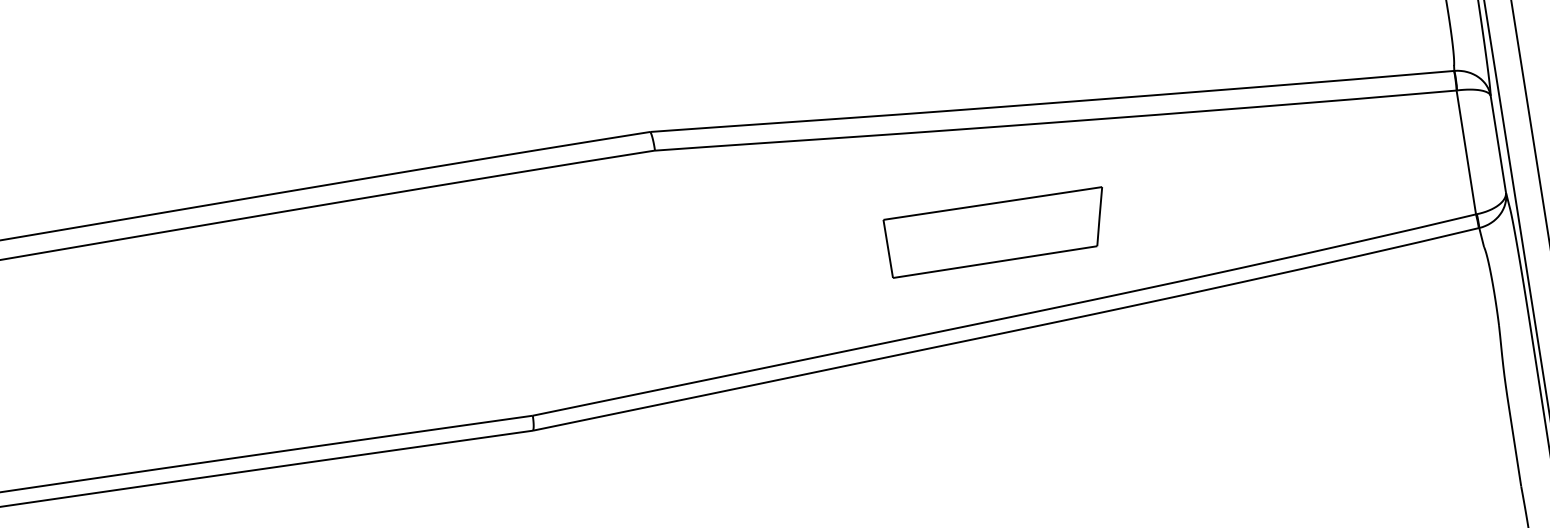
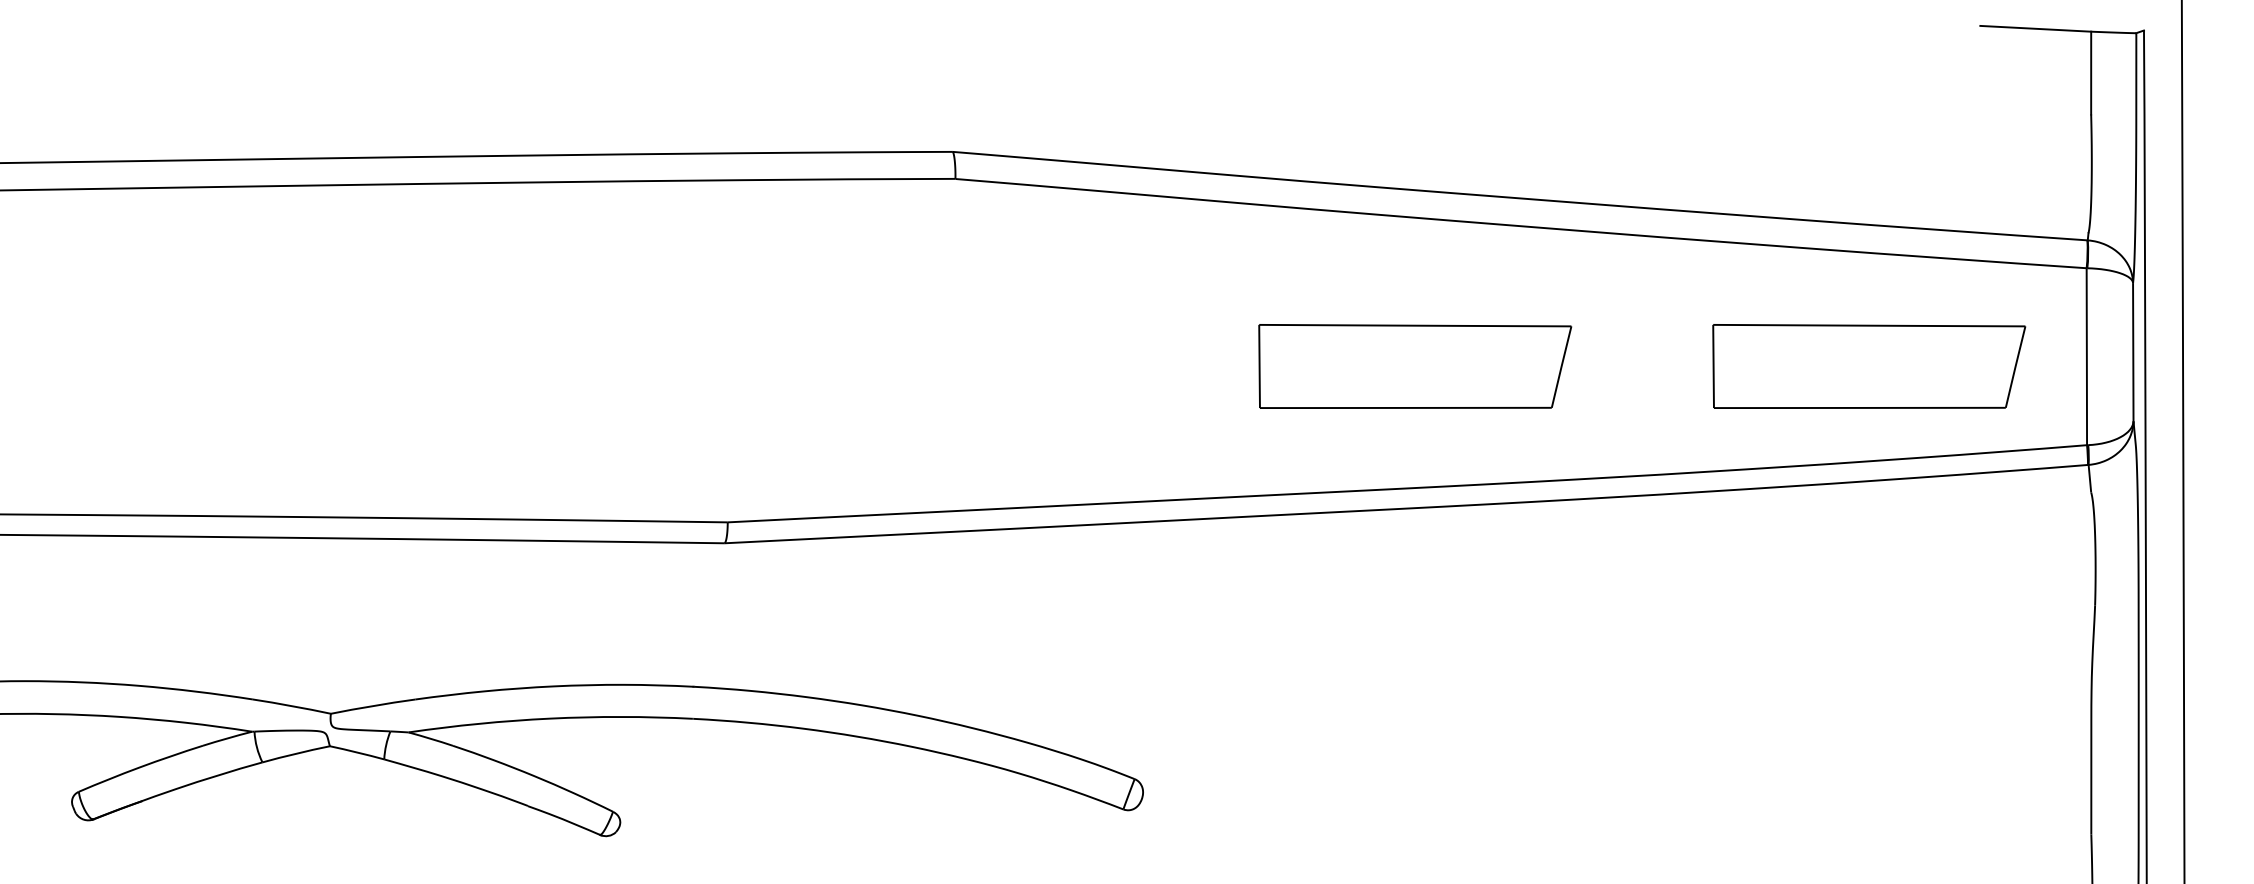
part: (1315, 182) -> (1869, 366), added

